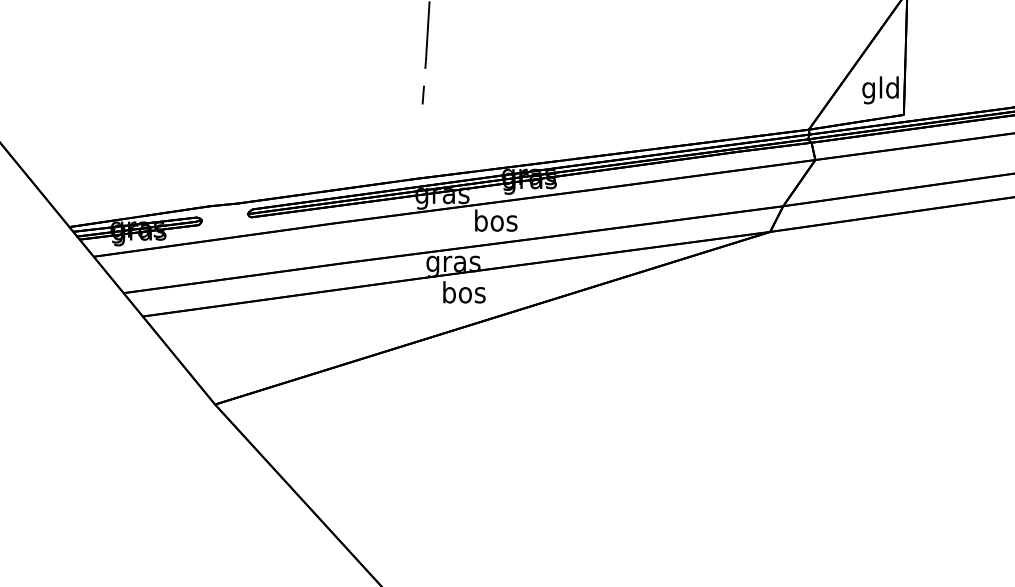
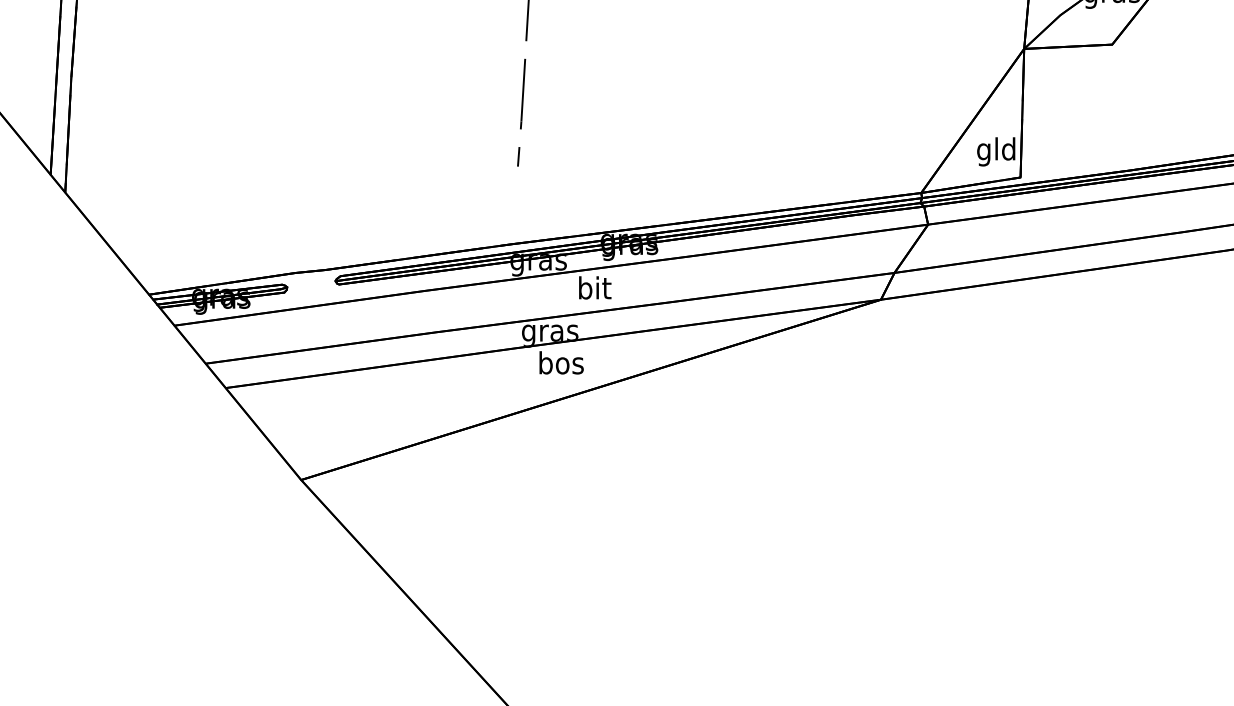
text: (495, 220) -> (594, 287), bos -> bit

